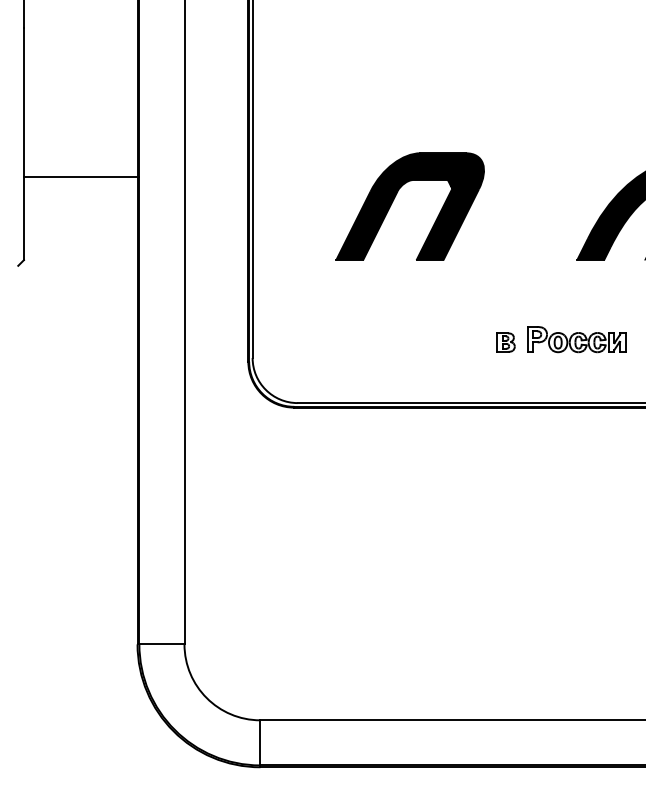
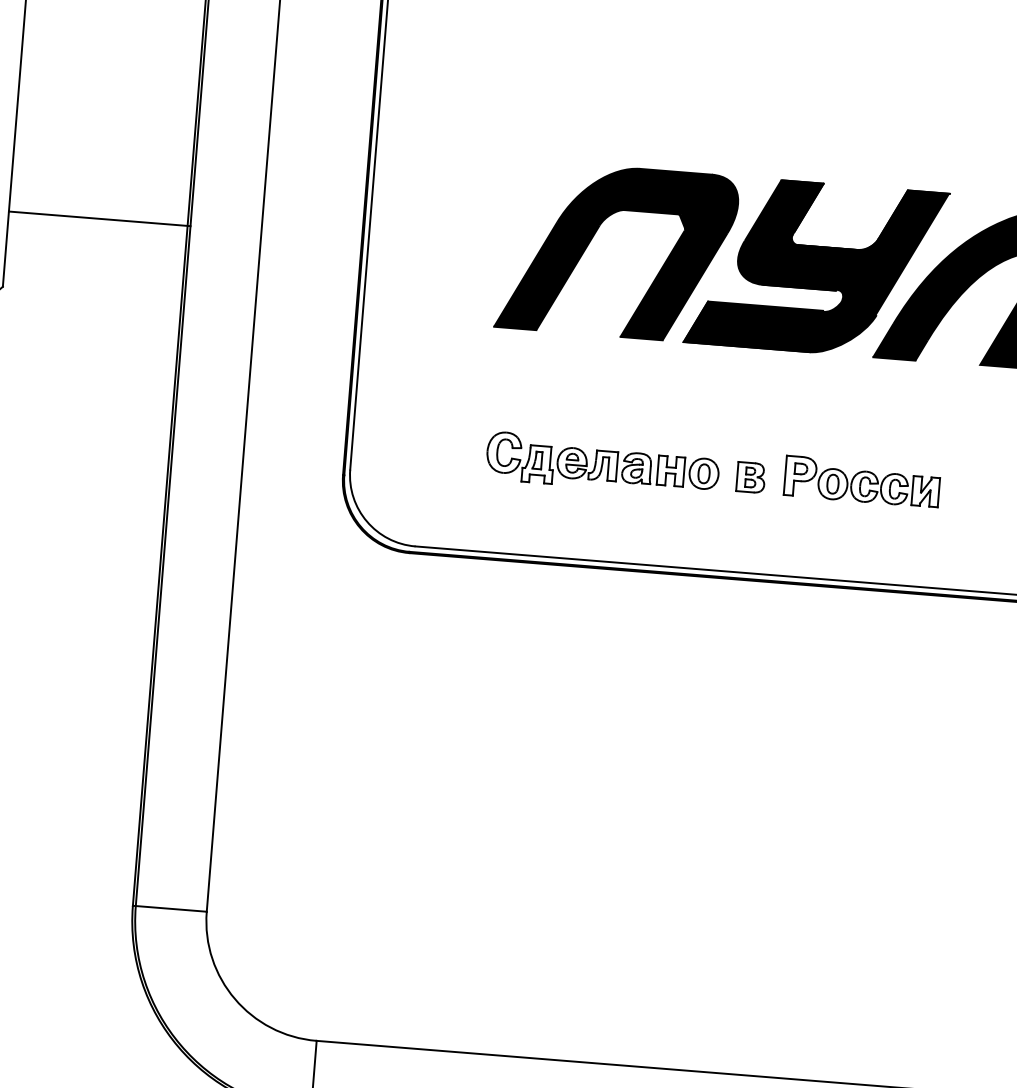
line: (81, 177) -> (99, 219), moved
part: (536, 206) -> (816, 267), added
part: (411, 341) -> (602, 463), added

